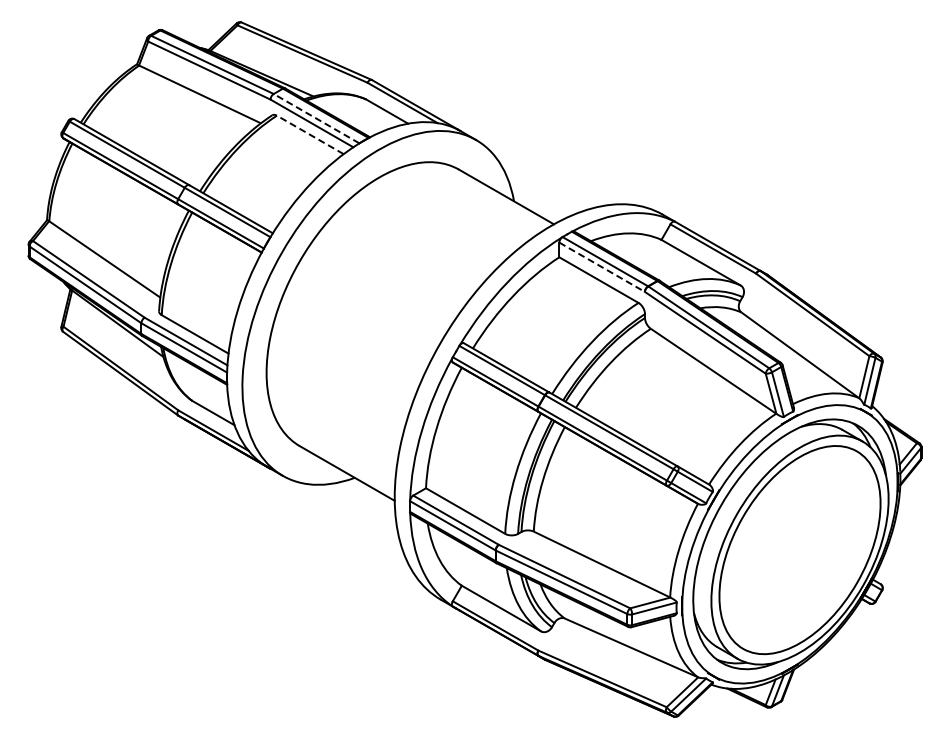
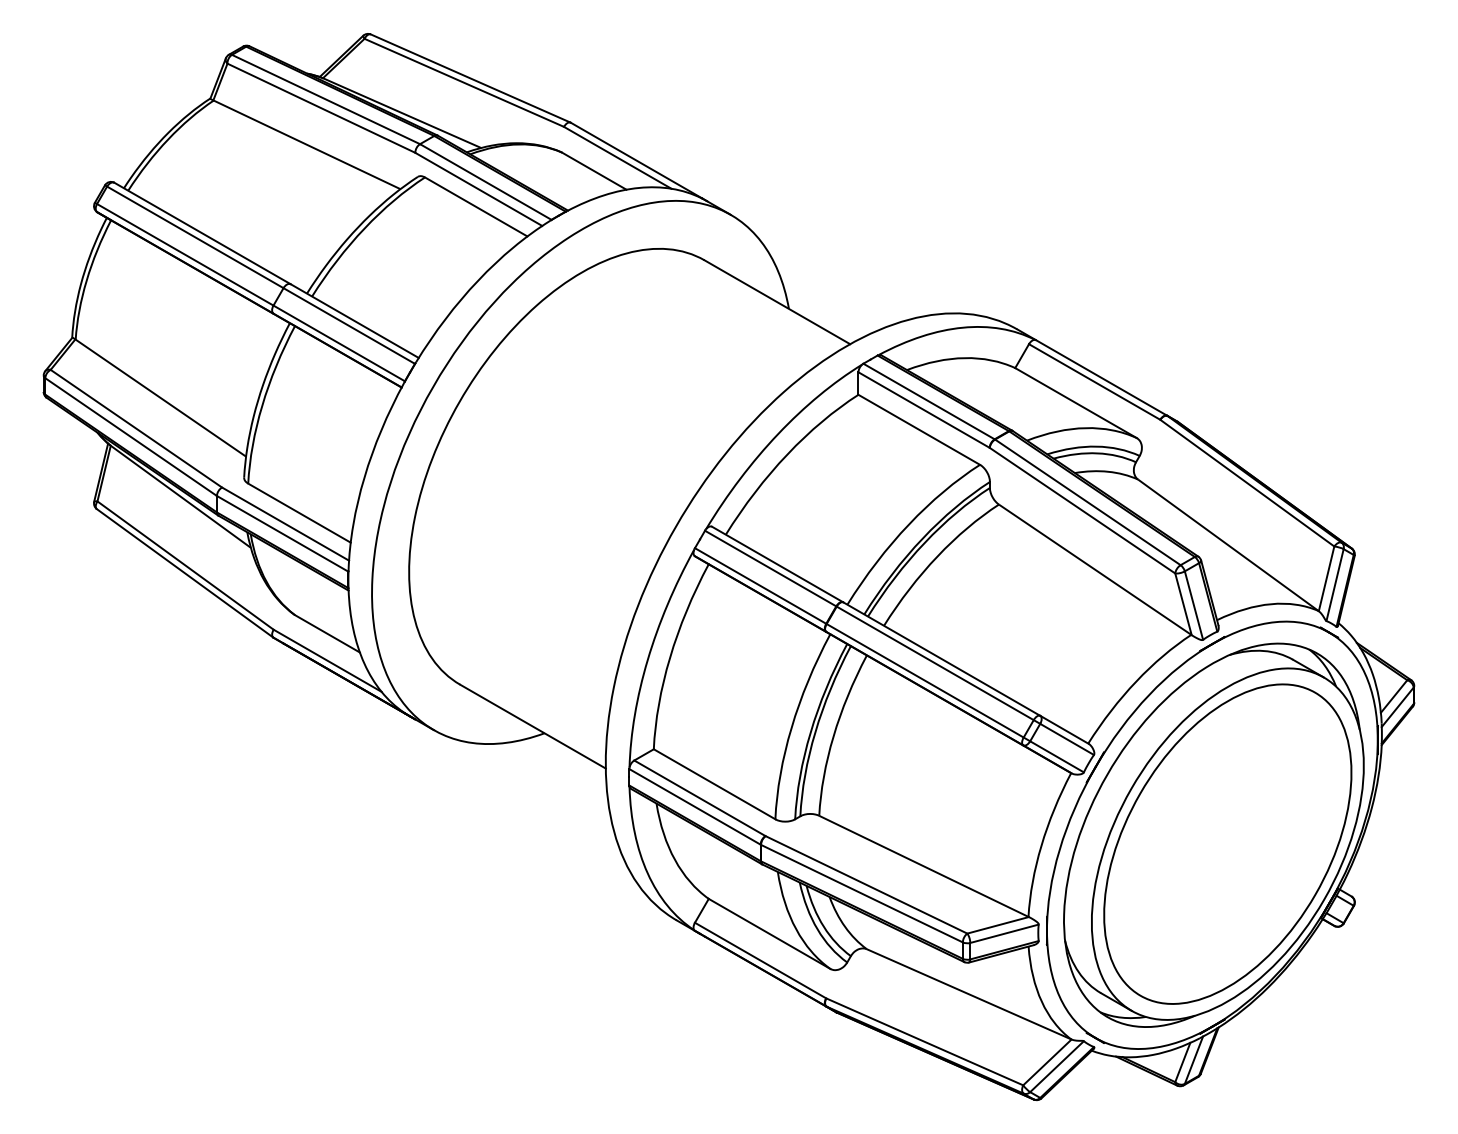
line: (316, 118) -> (485, 181), dashed -> solid
line: (310, 134) -> (476, 206), dashed -> solid
line: (602, 267) -> (924, 410), dashed -> solid

